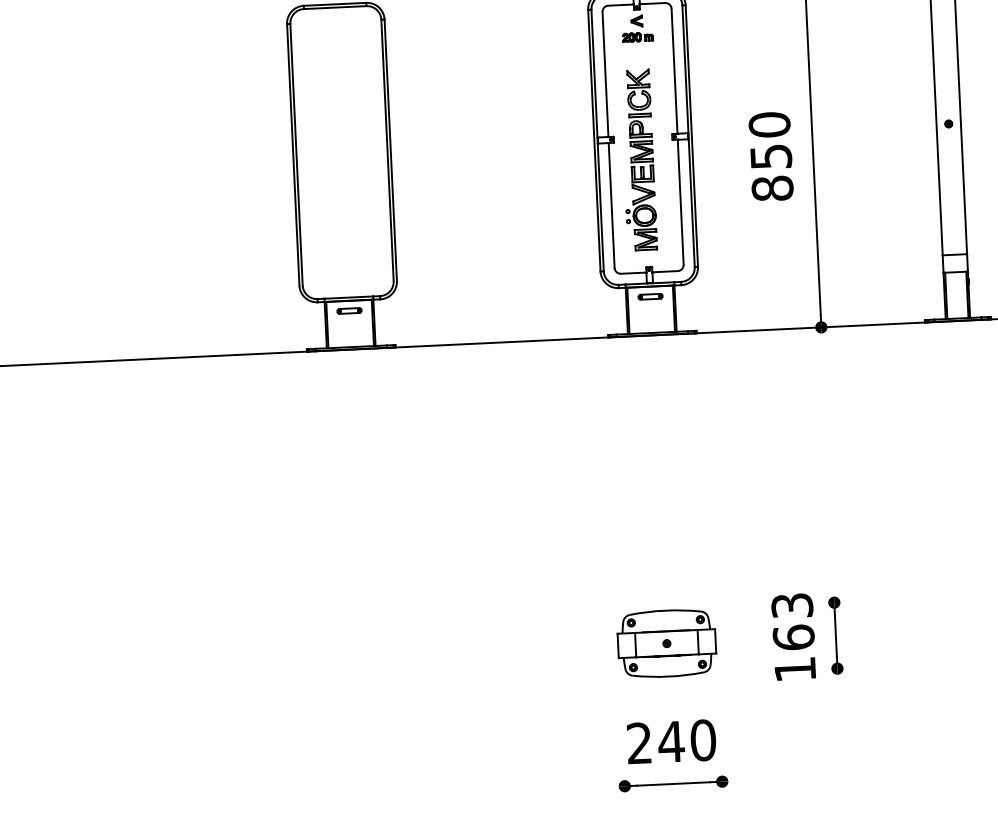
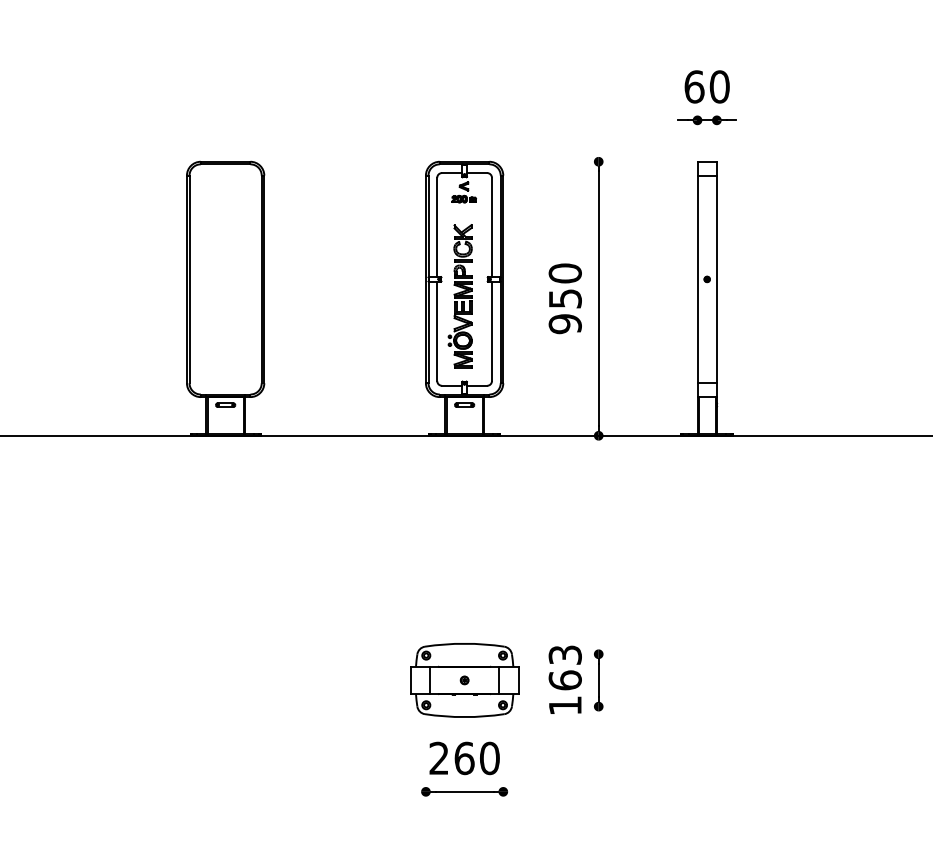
text: (771, 189) -> (564, 324), 850 -> 950
part: (666, 643) -> (464, 680), size x1.4
text: (671, 741) -> (464, 758), 240 -> 260

